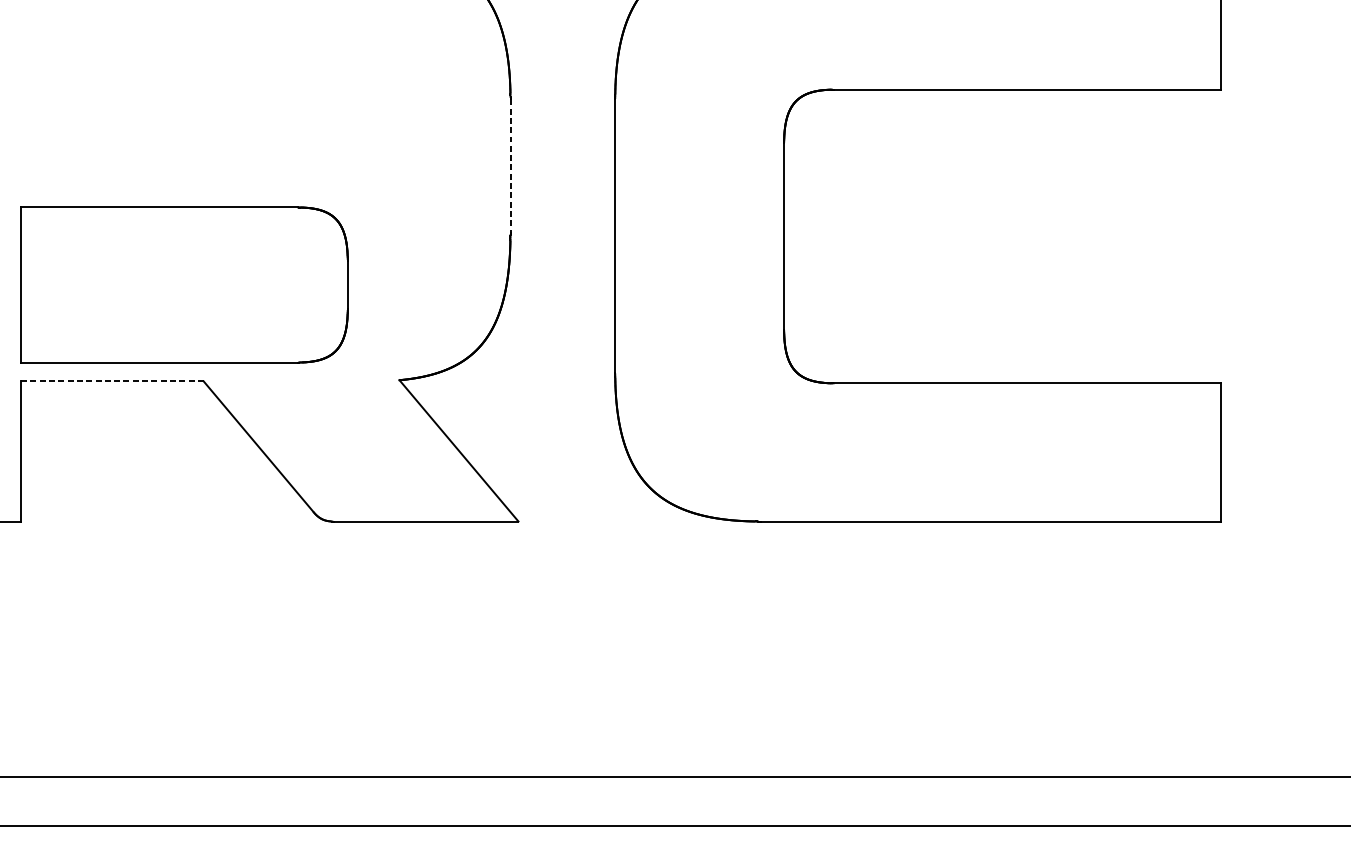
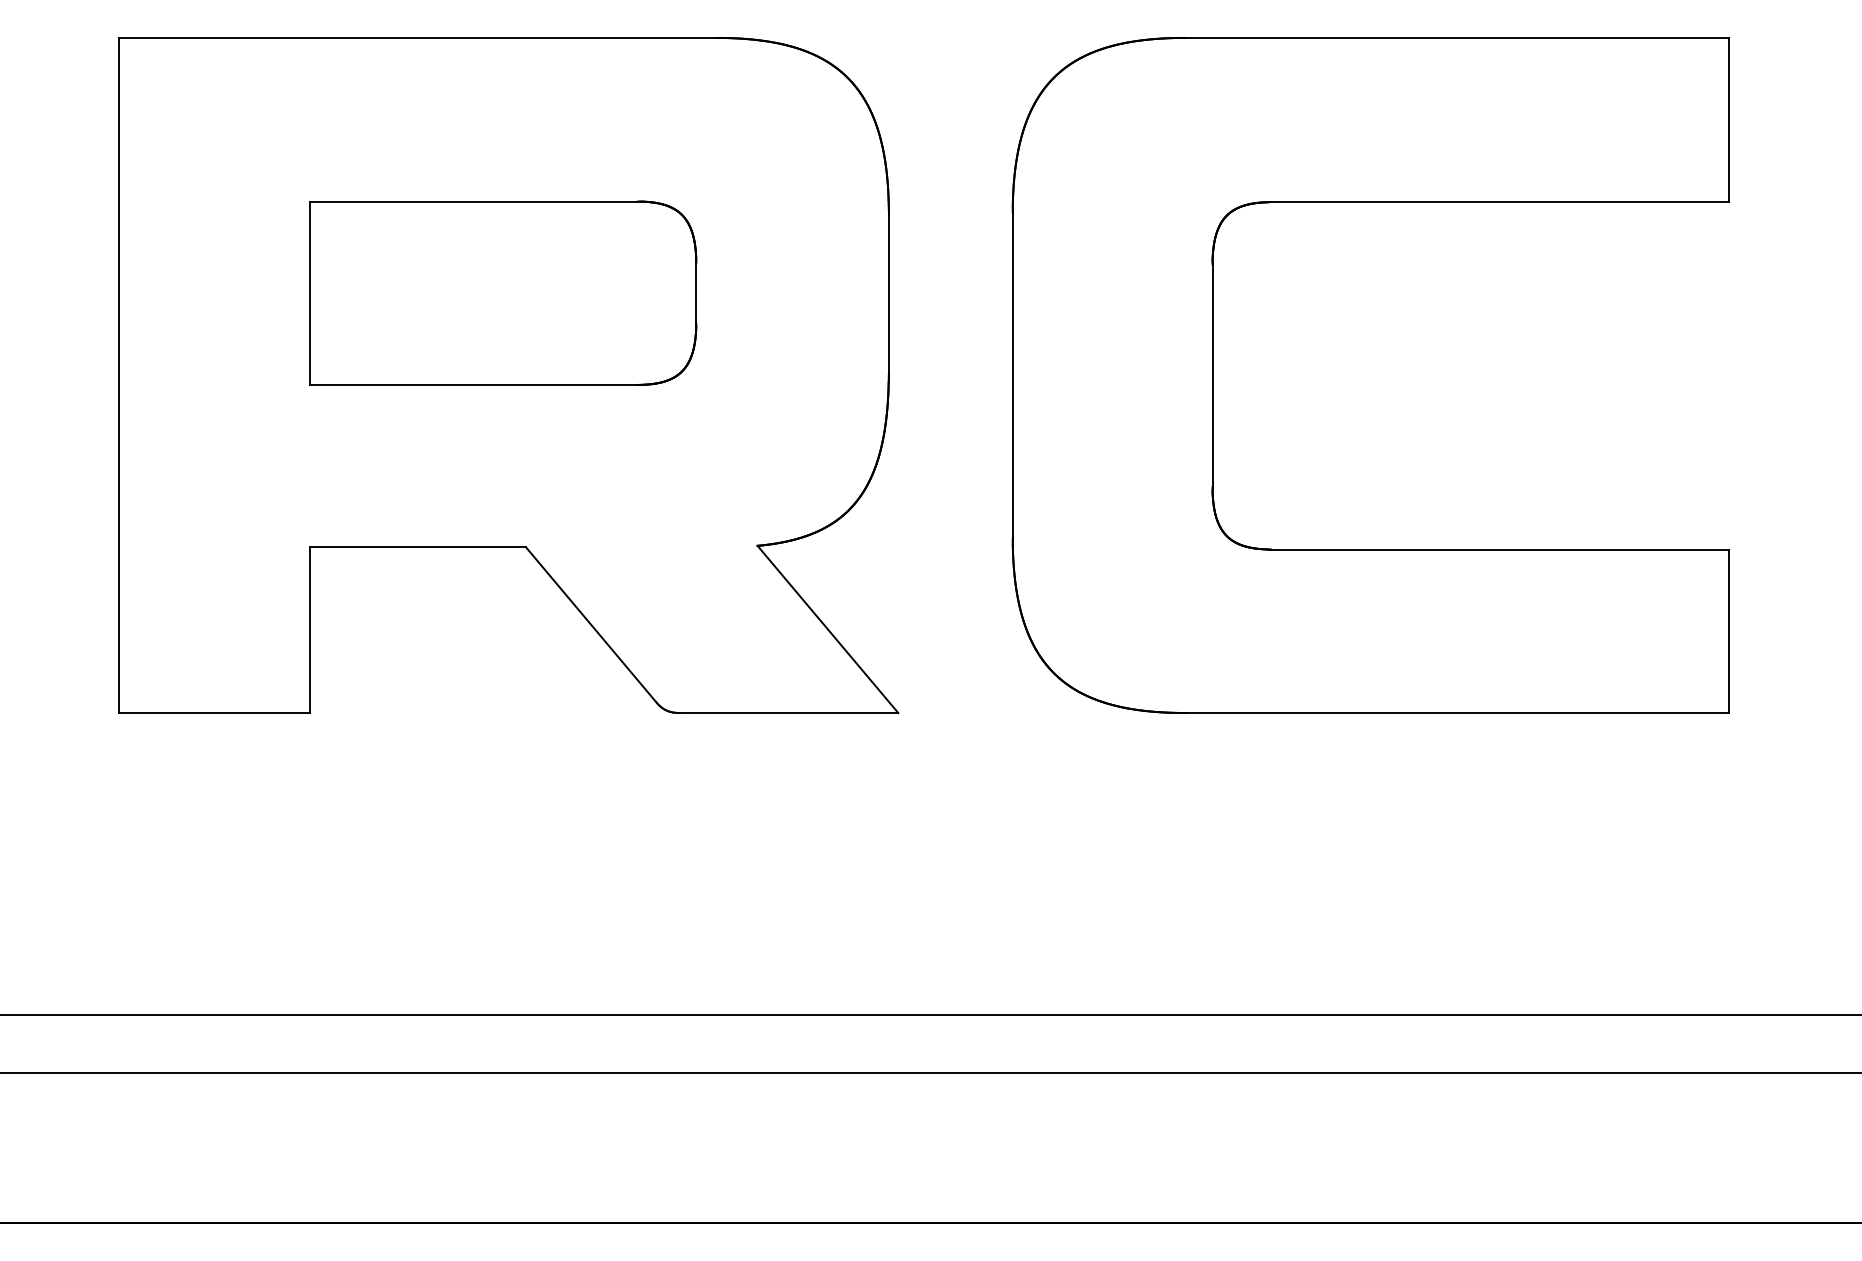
line: (510, 166) -> (888, 293), dashed -> solid
part: (184, 284) -> (503, 292), moved
line: (112, 381) -> (417, 547), dashed -> solid

